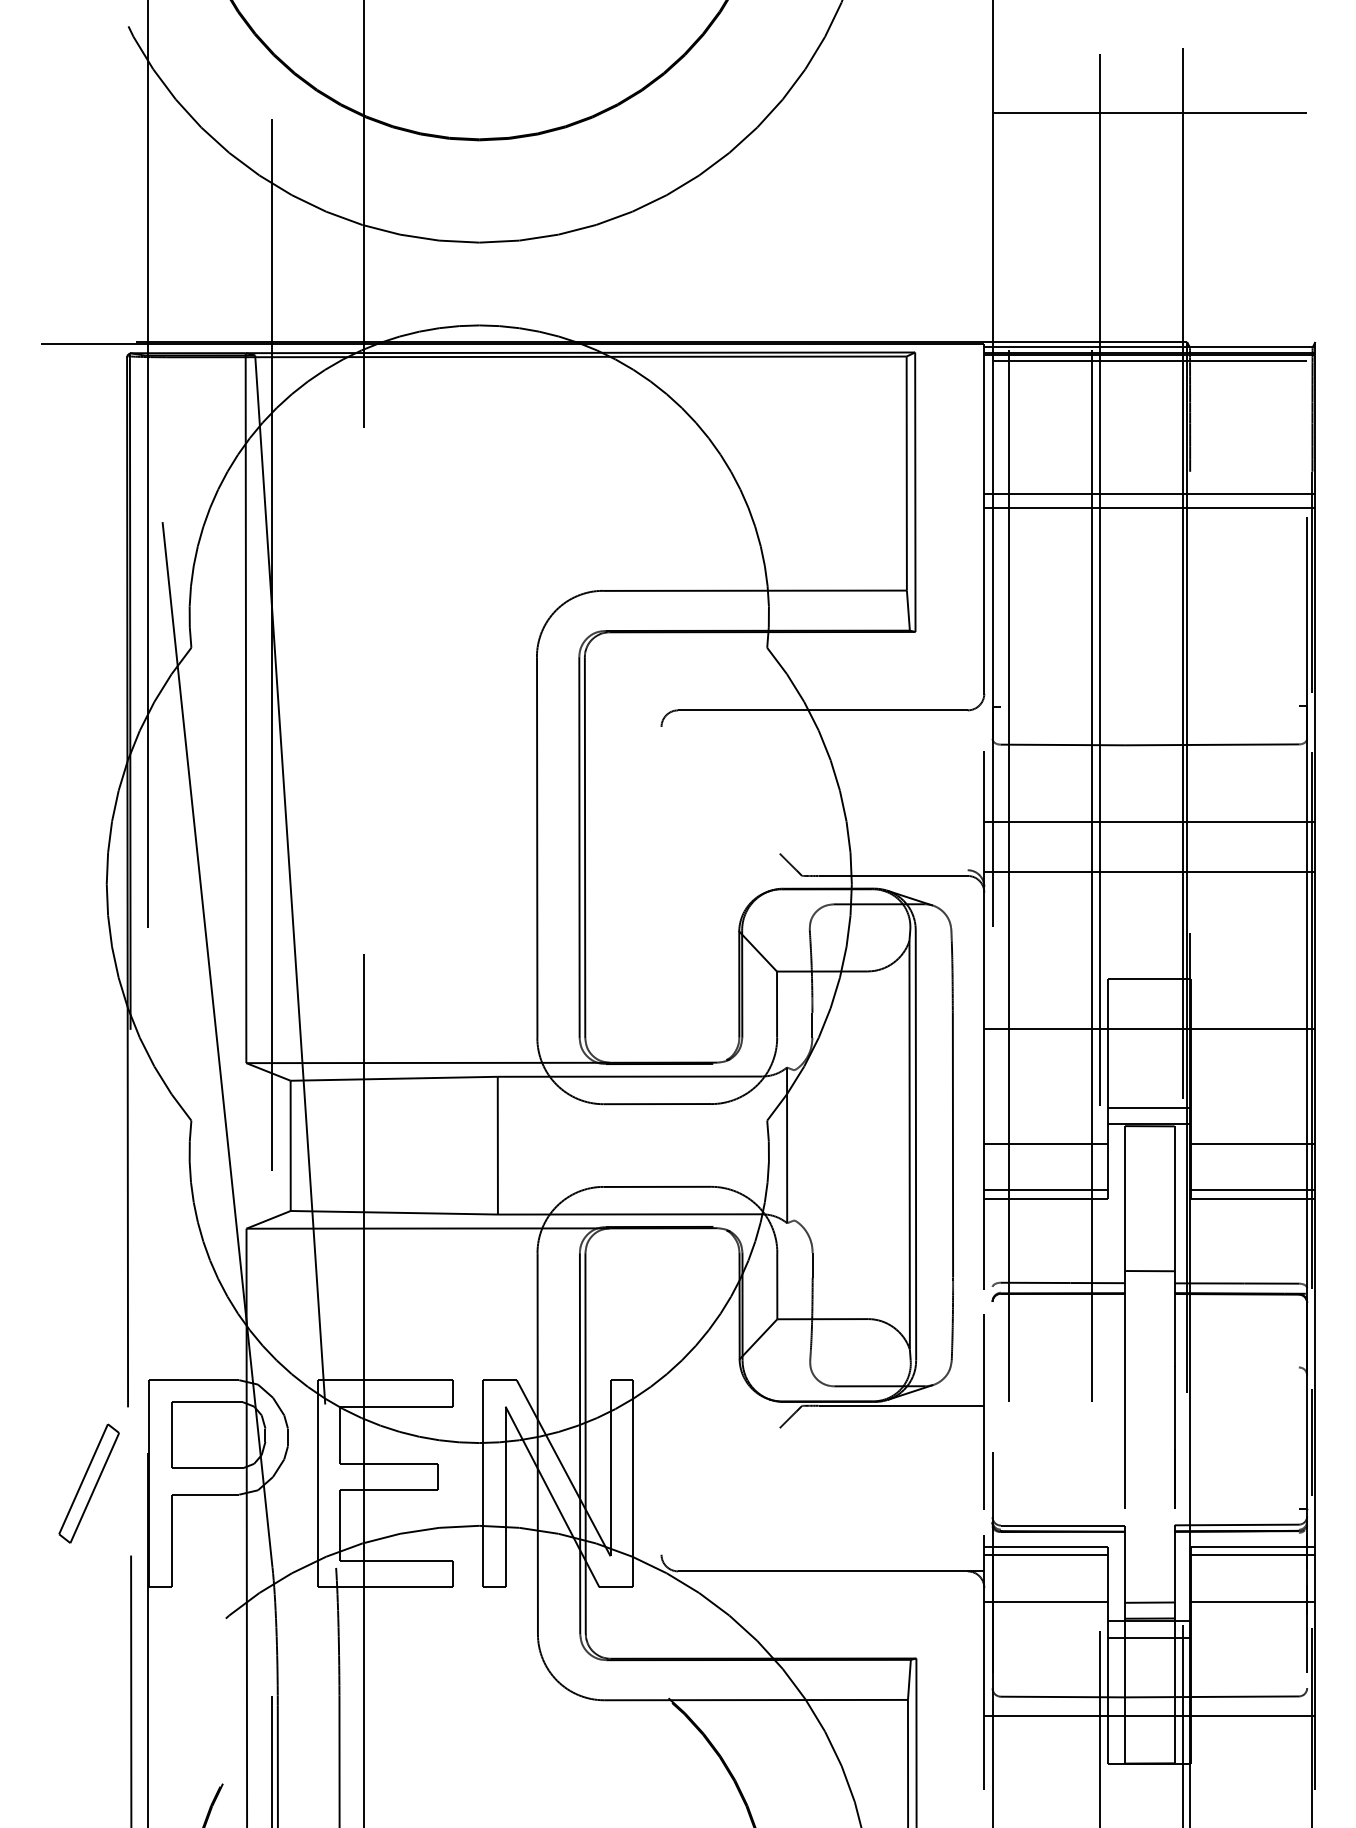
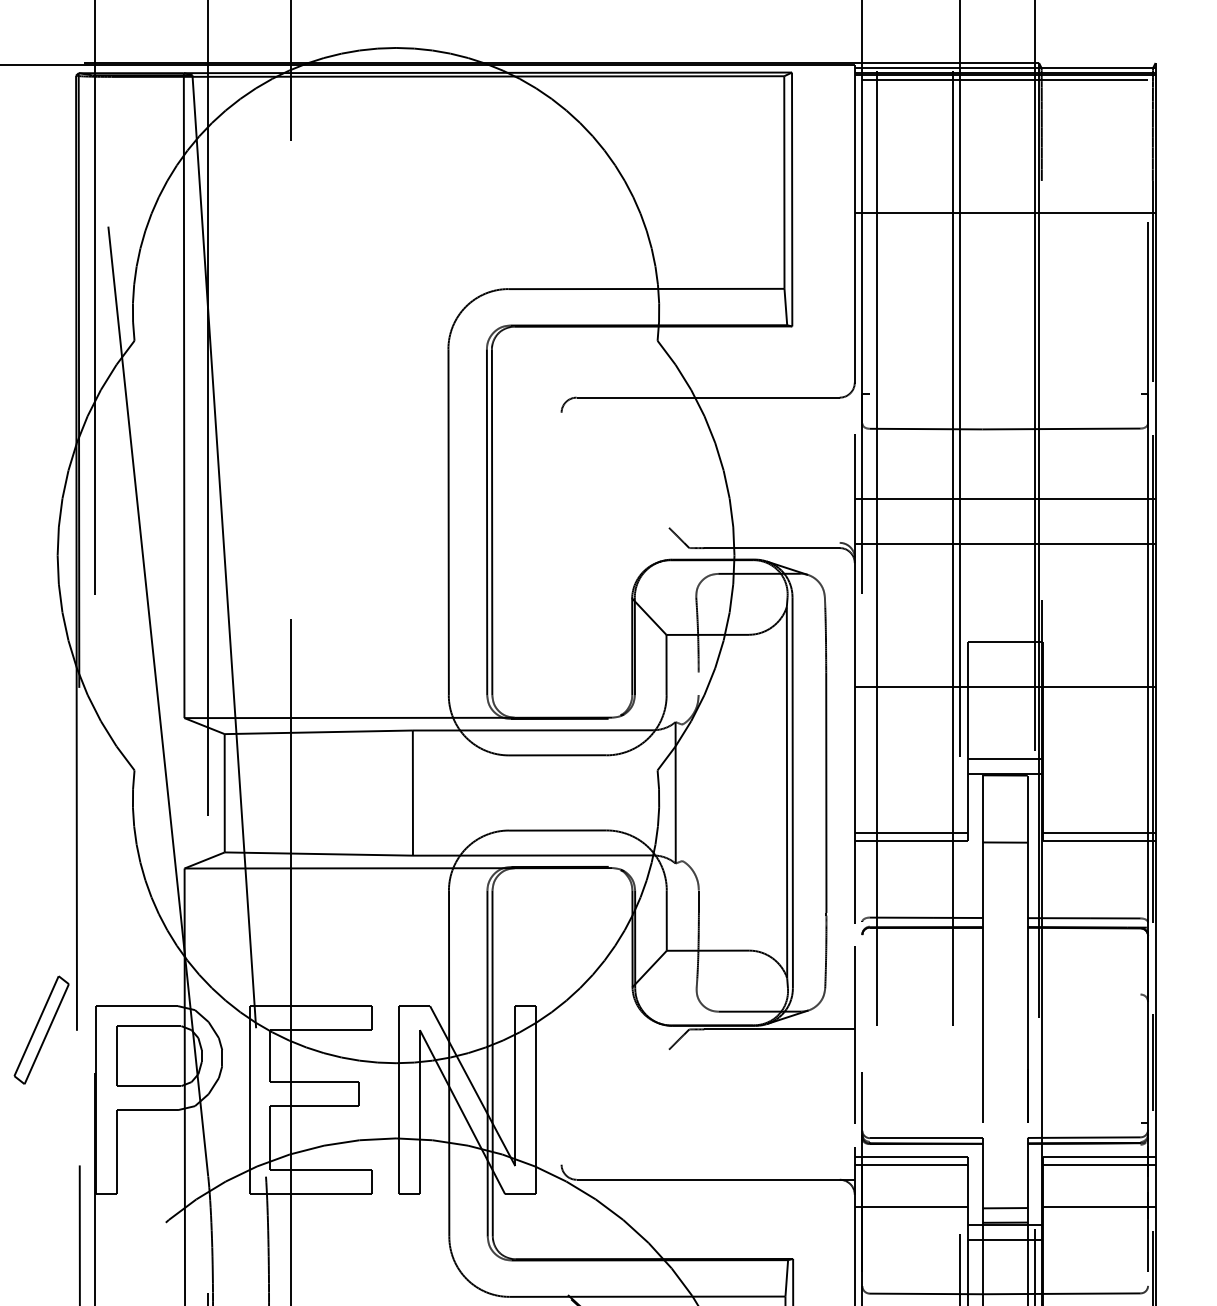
line: (1149, 493) -> (1004, 200), removed
line: (812, 1024) -> (698, 683), removed
line: (1046, 1143) -> (911, 791), removed
line: (1253, 1143) -> (1099, 791), removed
line: (1149, 1271) -> (1004, 842), moved
part: (88, 1483) -> (41, 1030), moved

